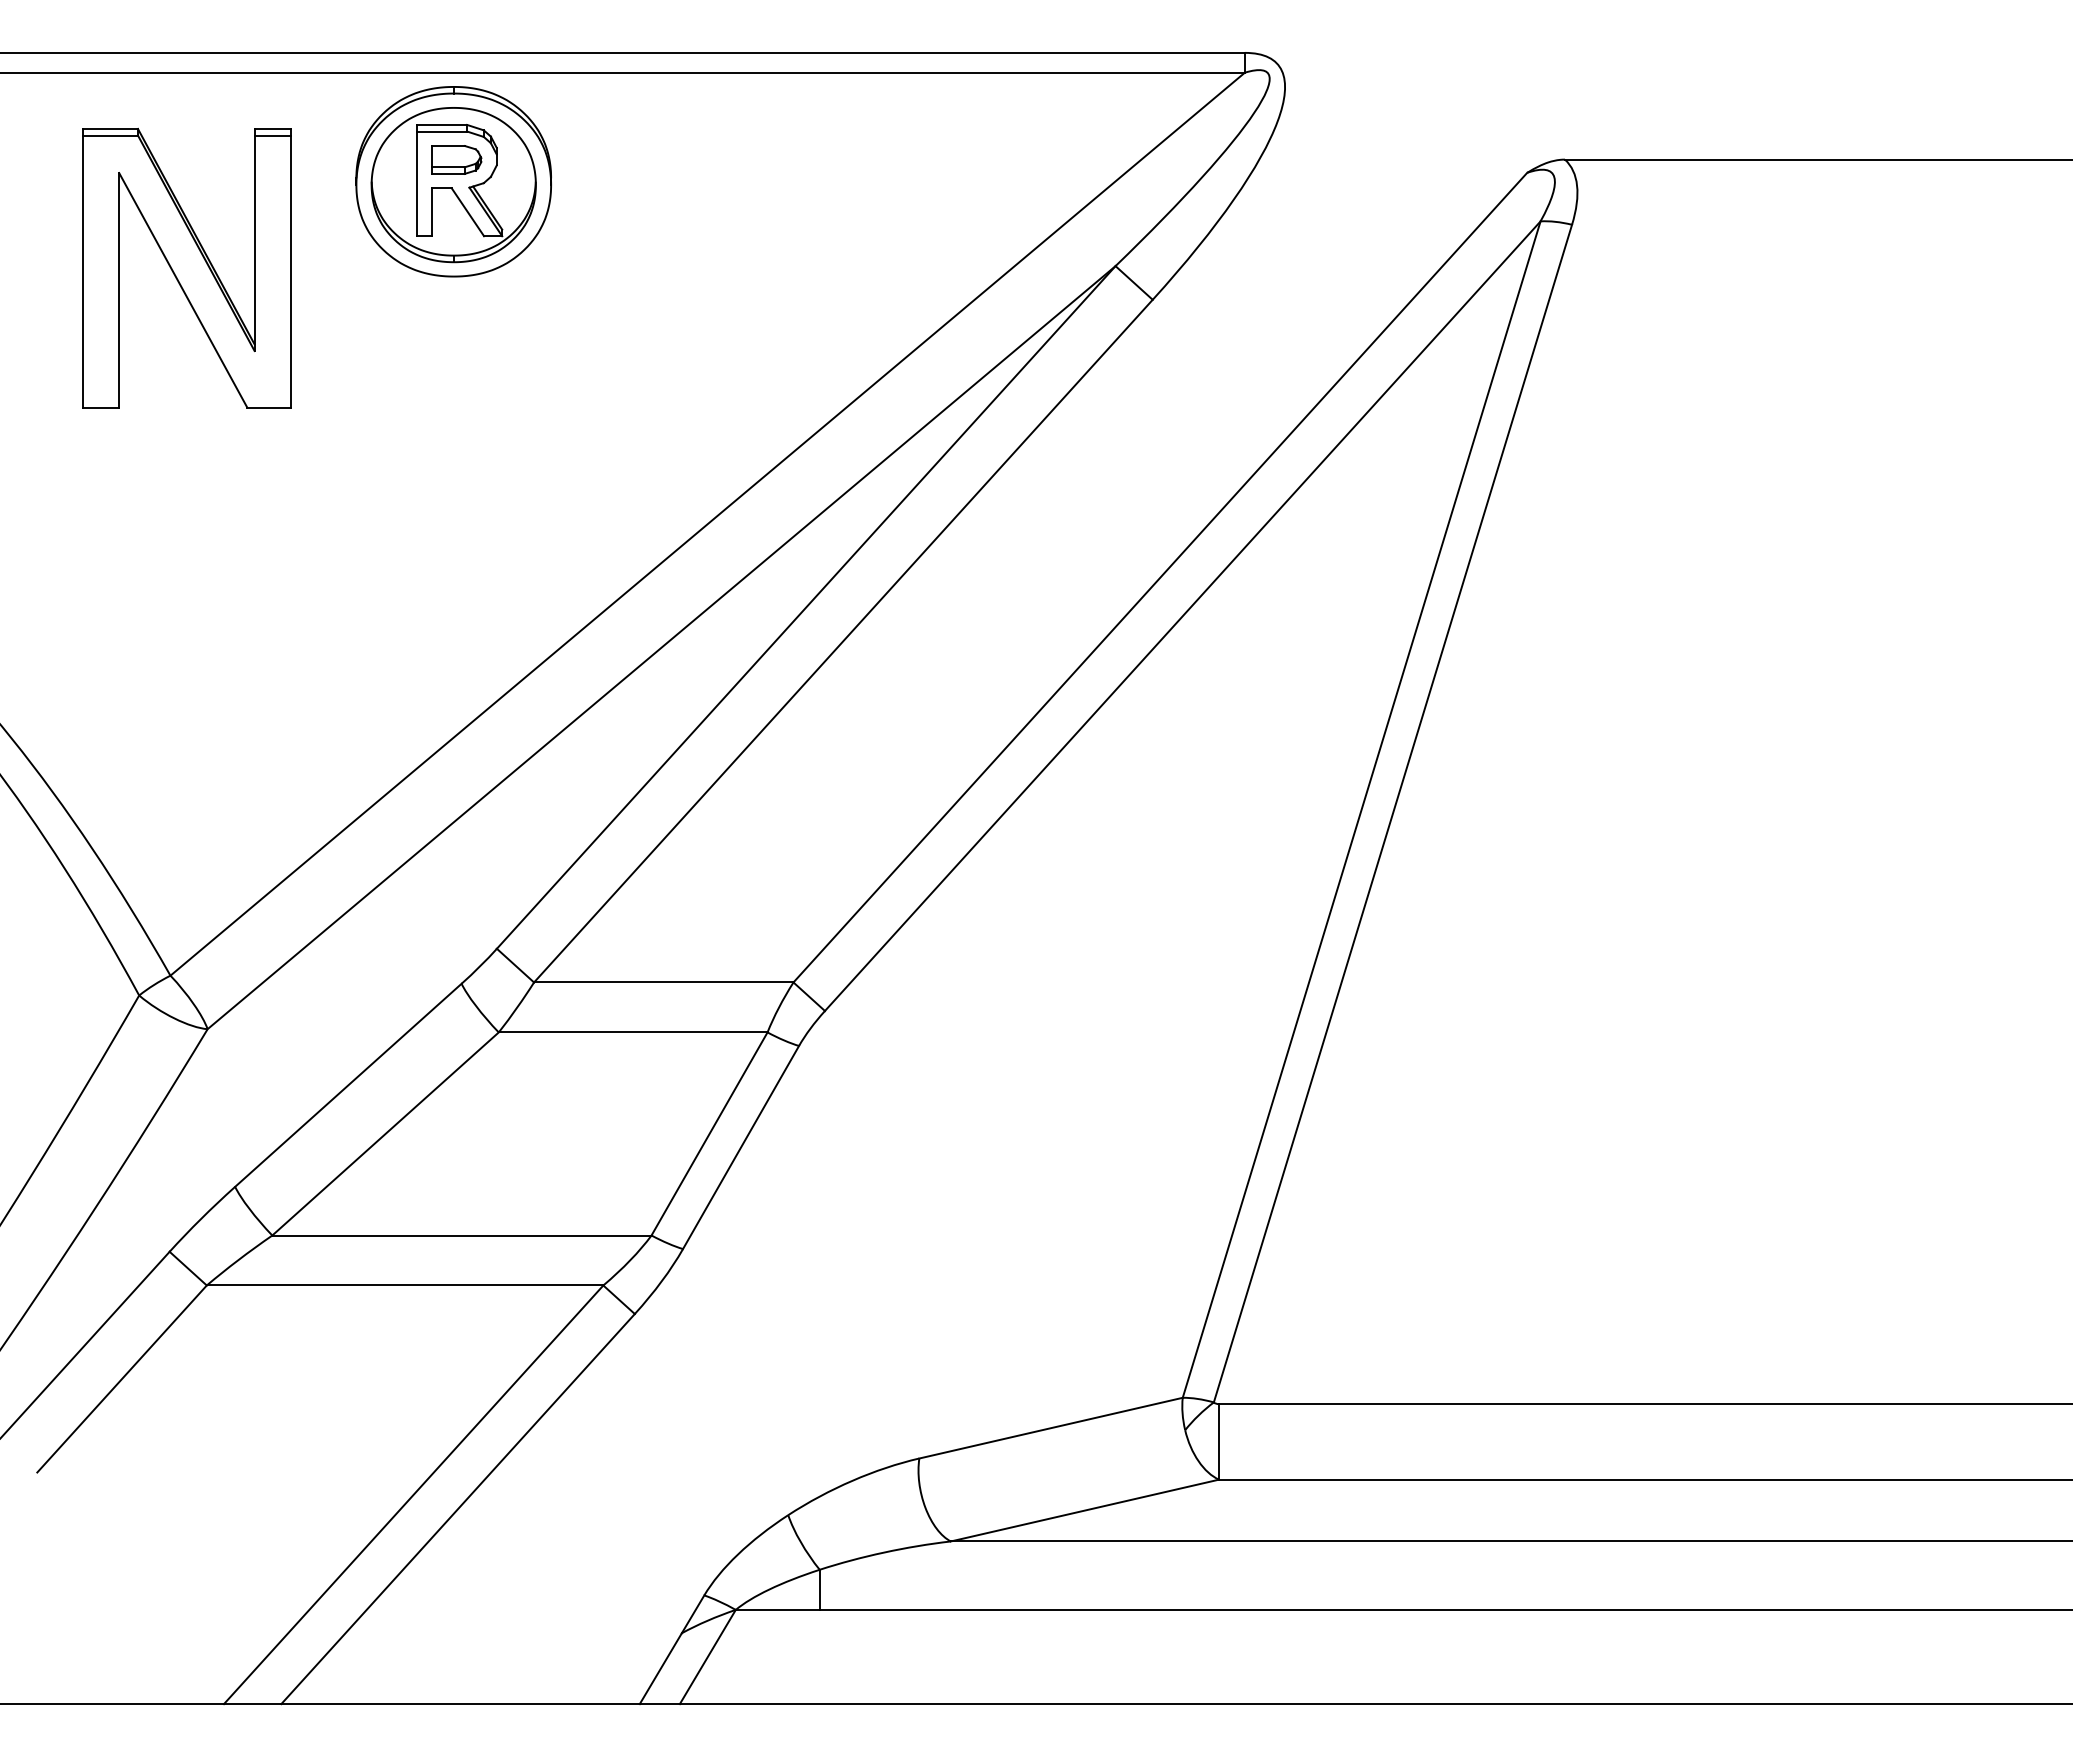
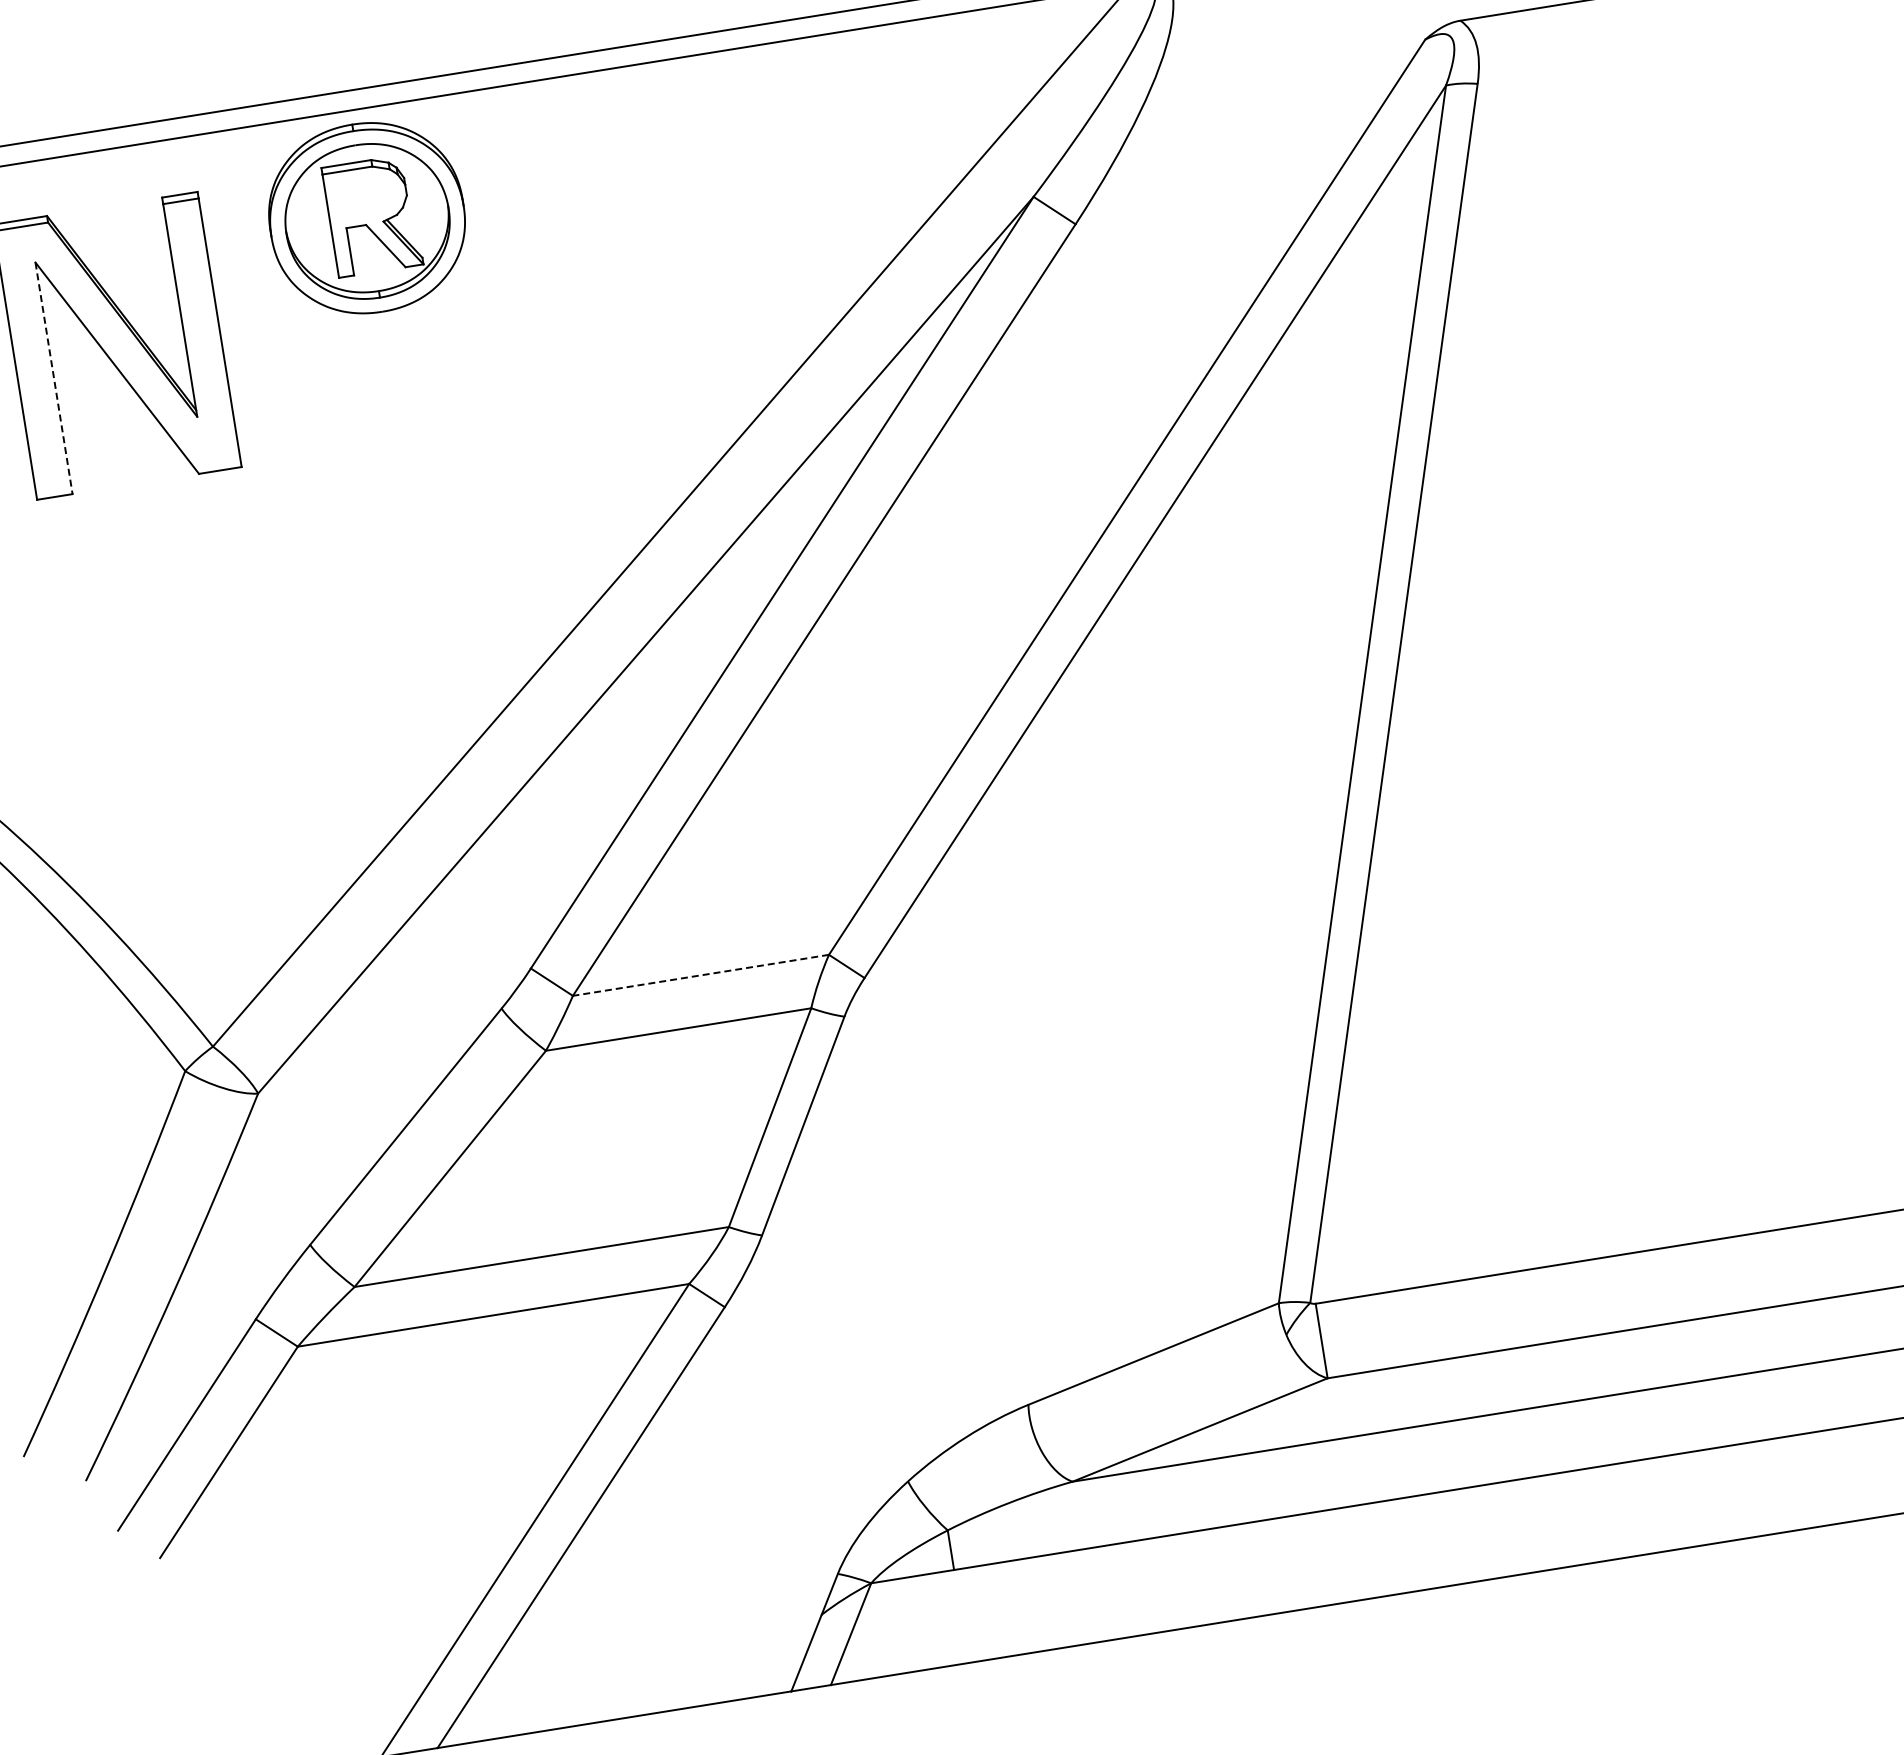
part: (456, 159) -> (366, 195), removed
line: (119, 290) -> (54, 378), solid -> dashed
line: (663, 982) -> (700, 975), solid -> dashed

